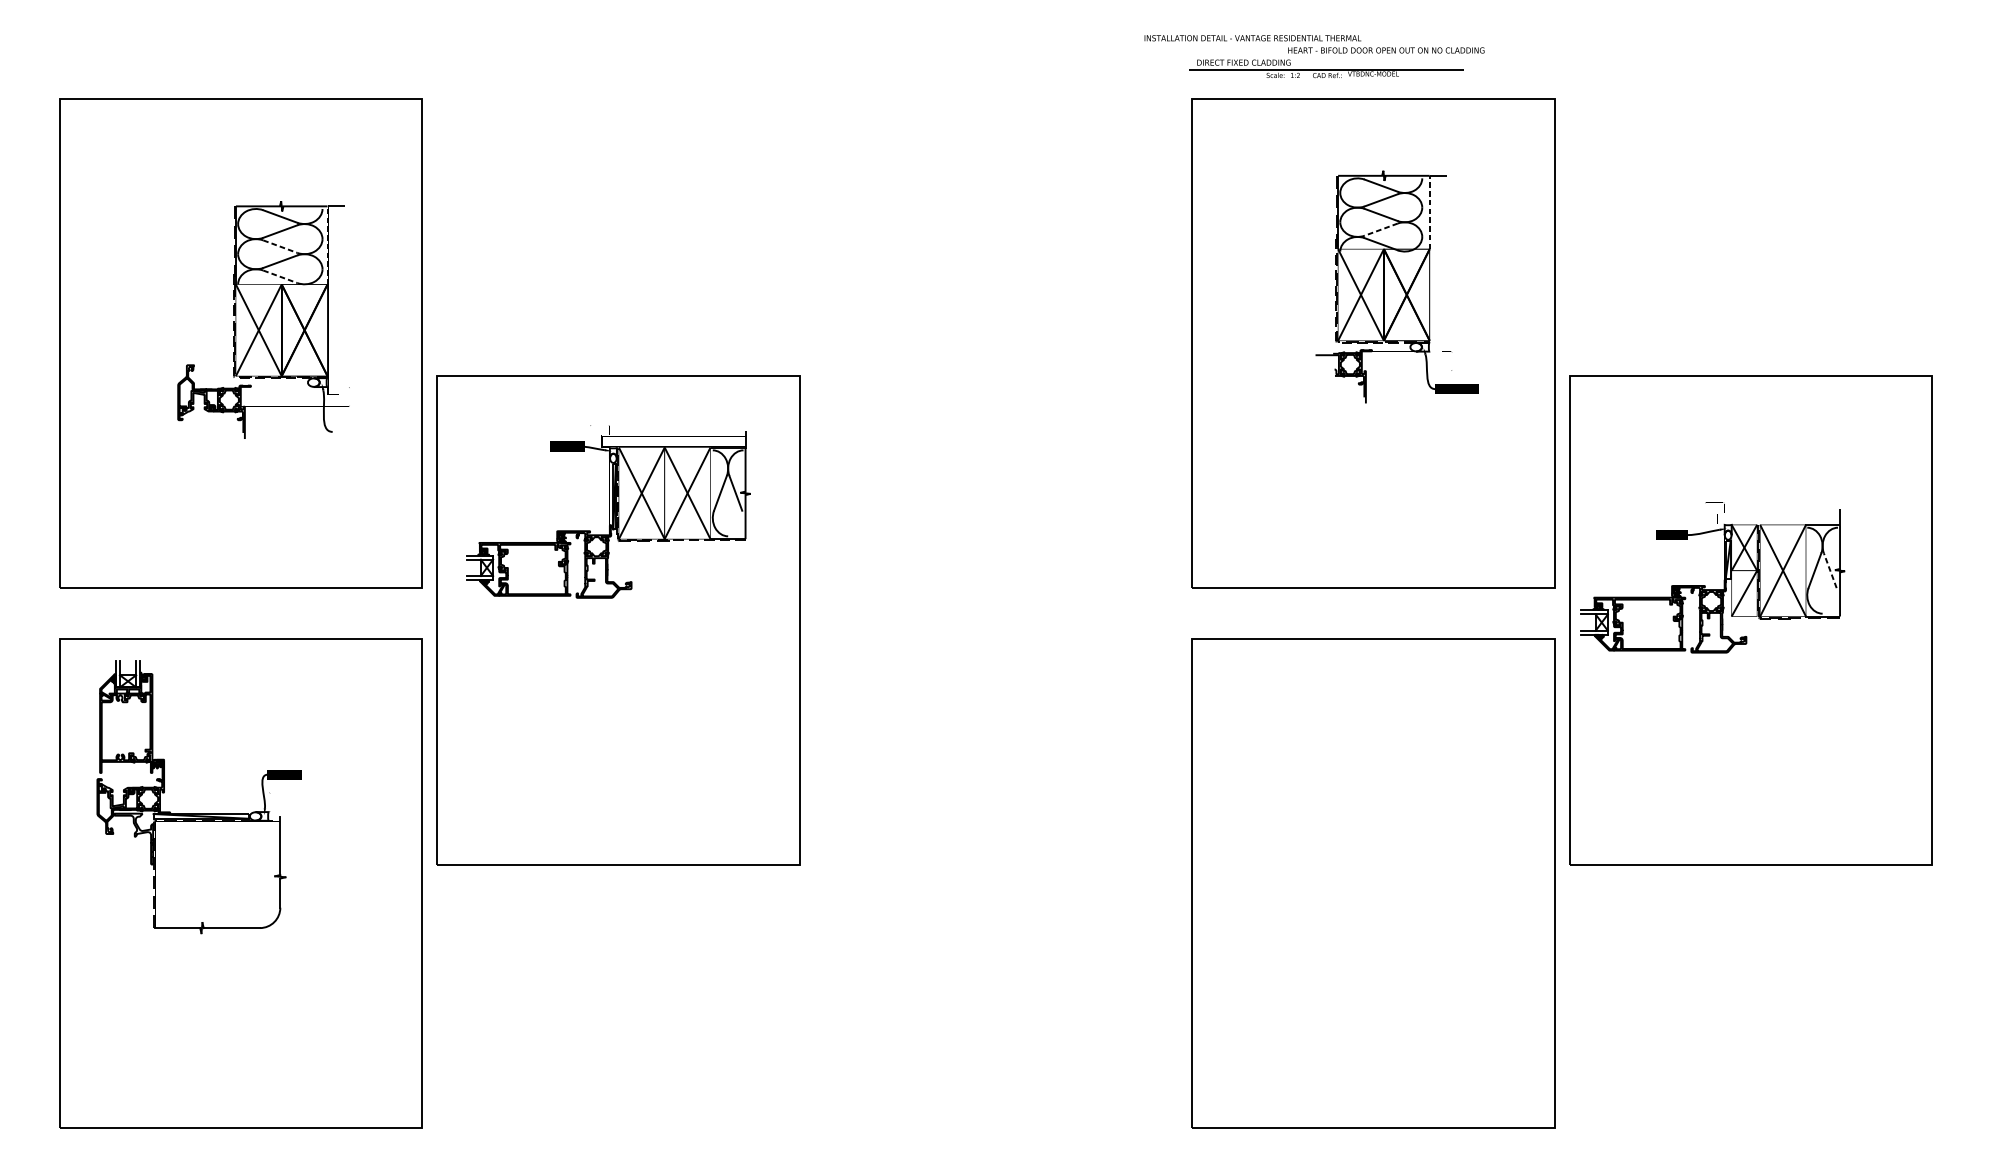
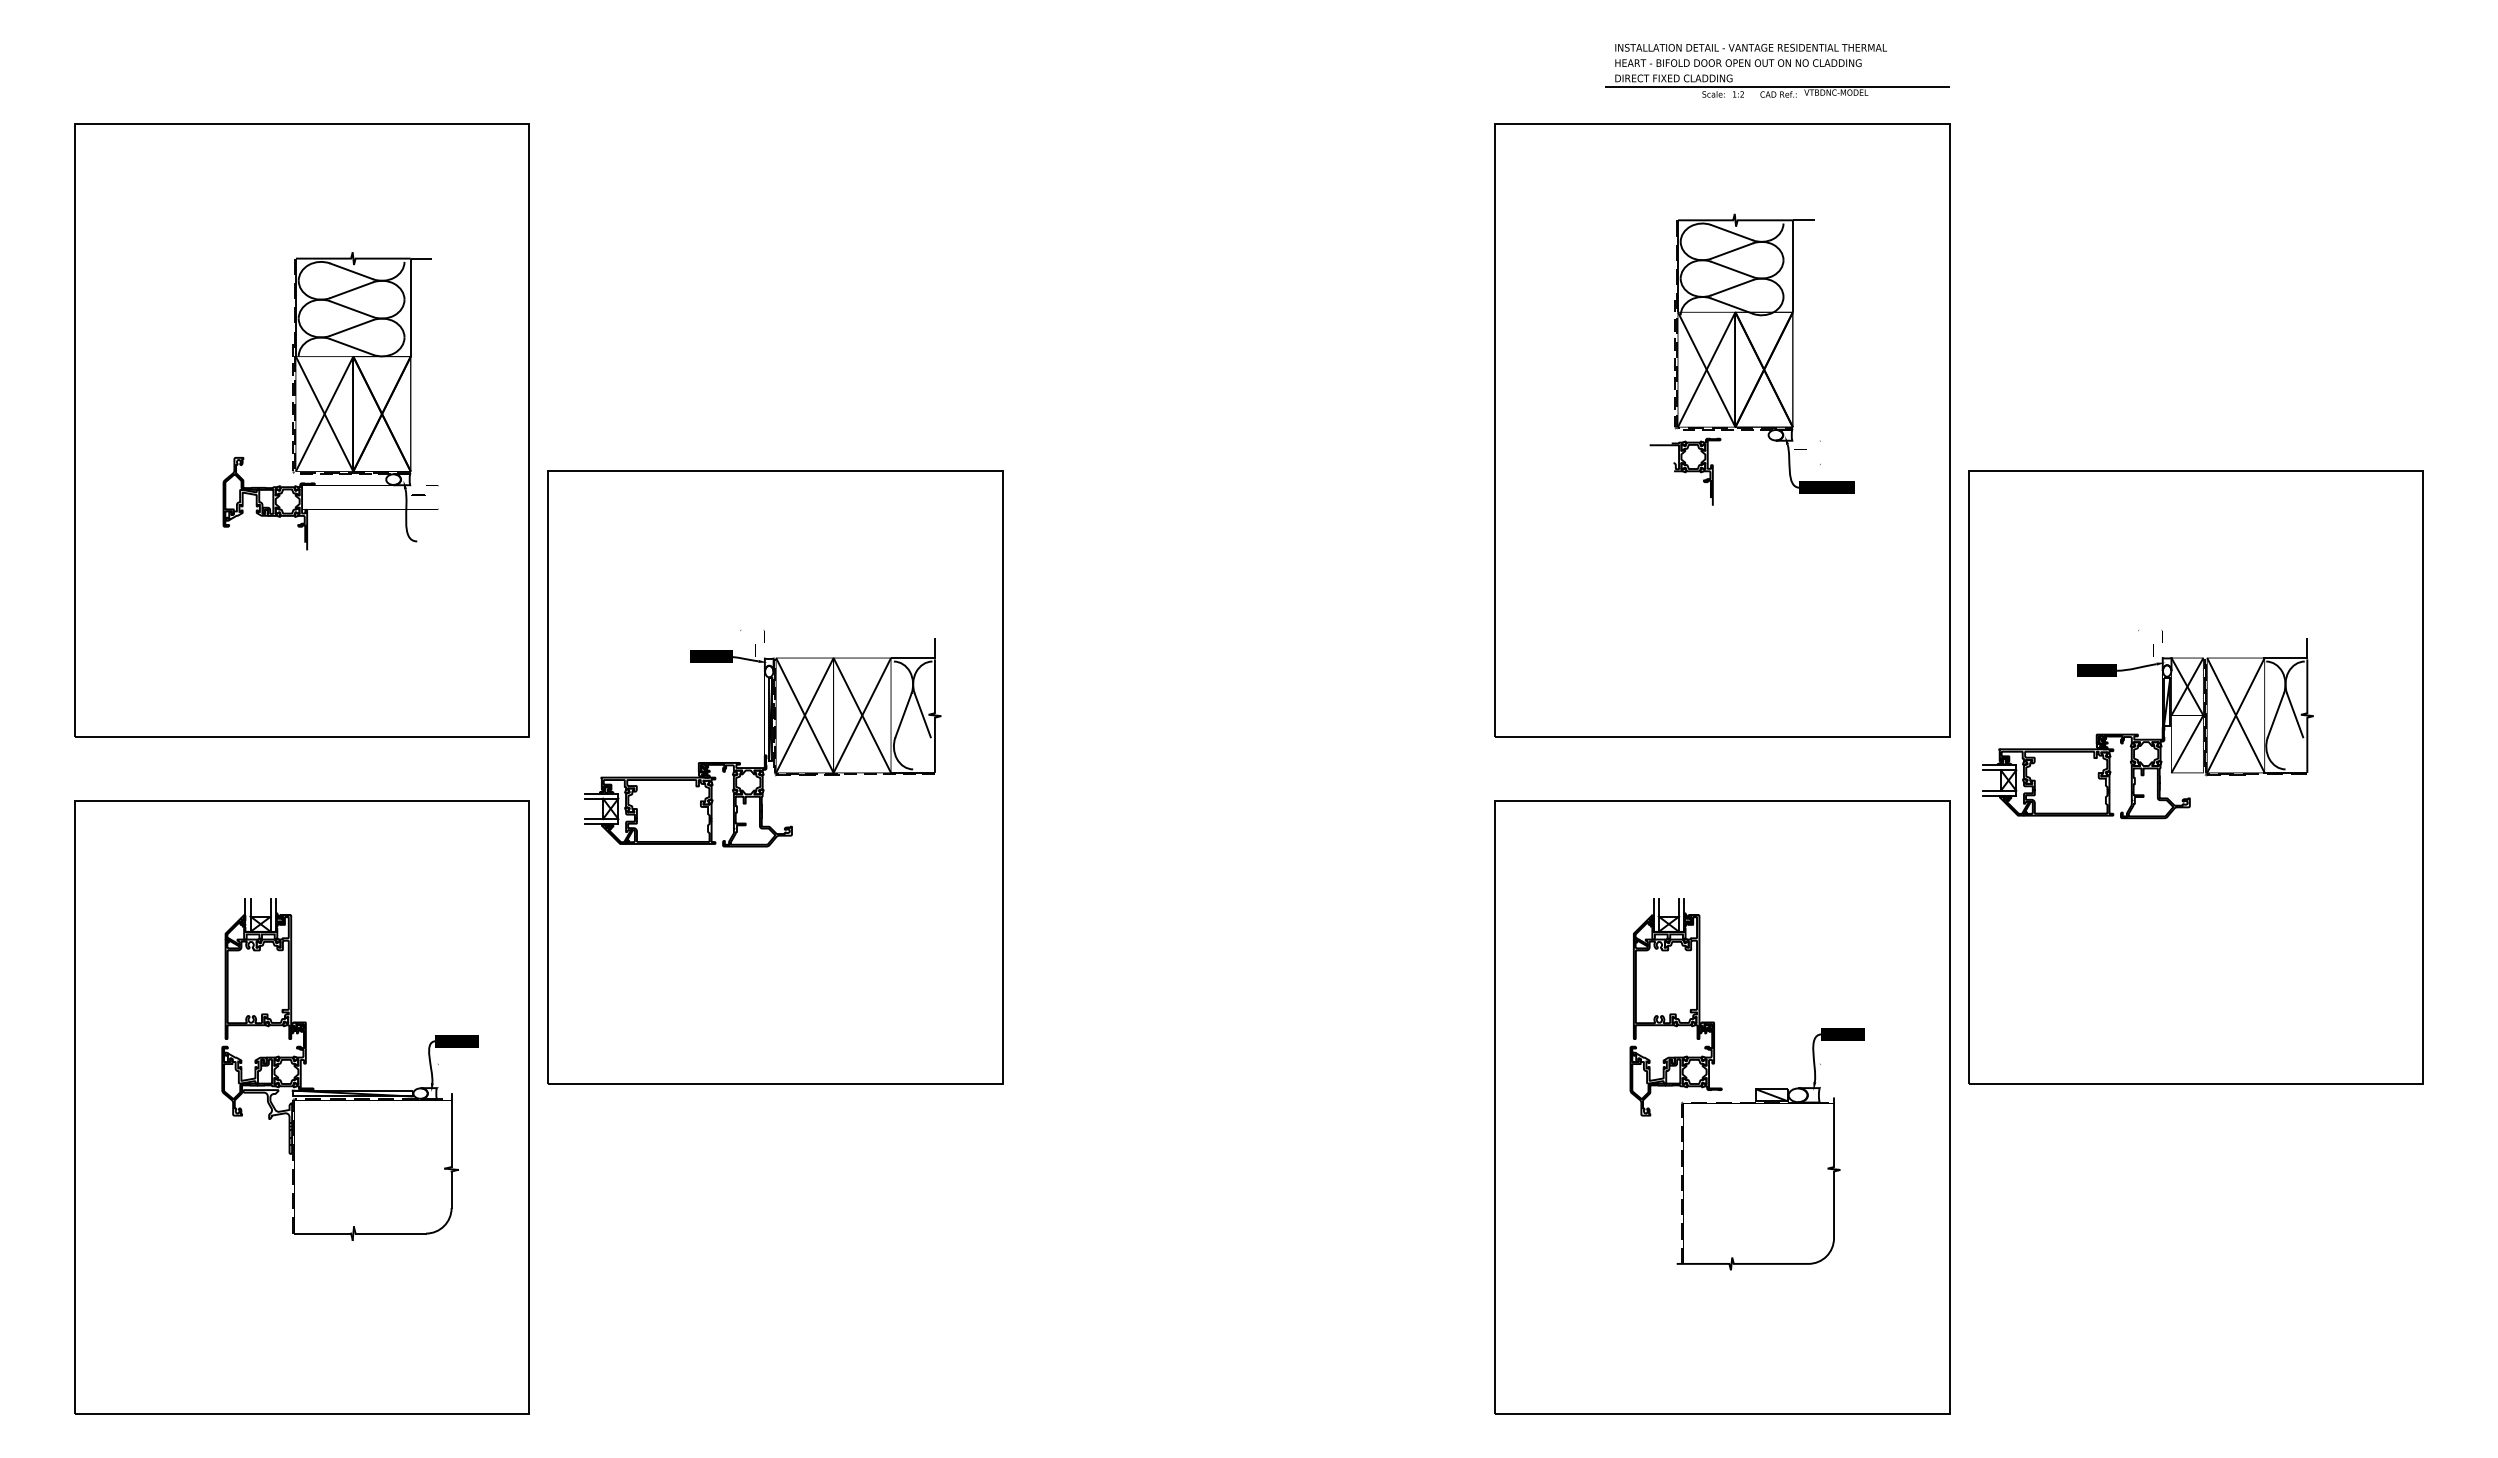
text: (1252, 38) -> (1750, 47), moved
part: (1326, 68) -> (1777, 85), moved
line: (1429, 212) -> (1792, 266), dashed -> solid
line: (1380, 229) -> (1731, 287), dashed -> solid
line: (327, 245) -> (410, 307), dashed -> solid
line: (280, 246) -> (351, 309), dashed -> solid
line: (280, 276) -> (351, 346), dashed -> solid
part: (608, 511) -> (762, 738), moved
line: (1829, 570) -> (2294, 715), dashed -> solid
part: (198, 813) -> (349, 1090), moved
part: (1399, 868) -> (1755, 1088), added

